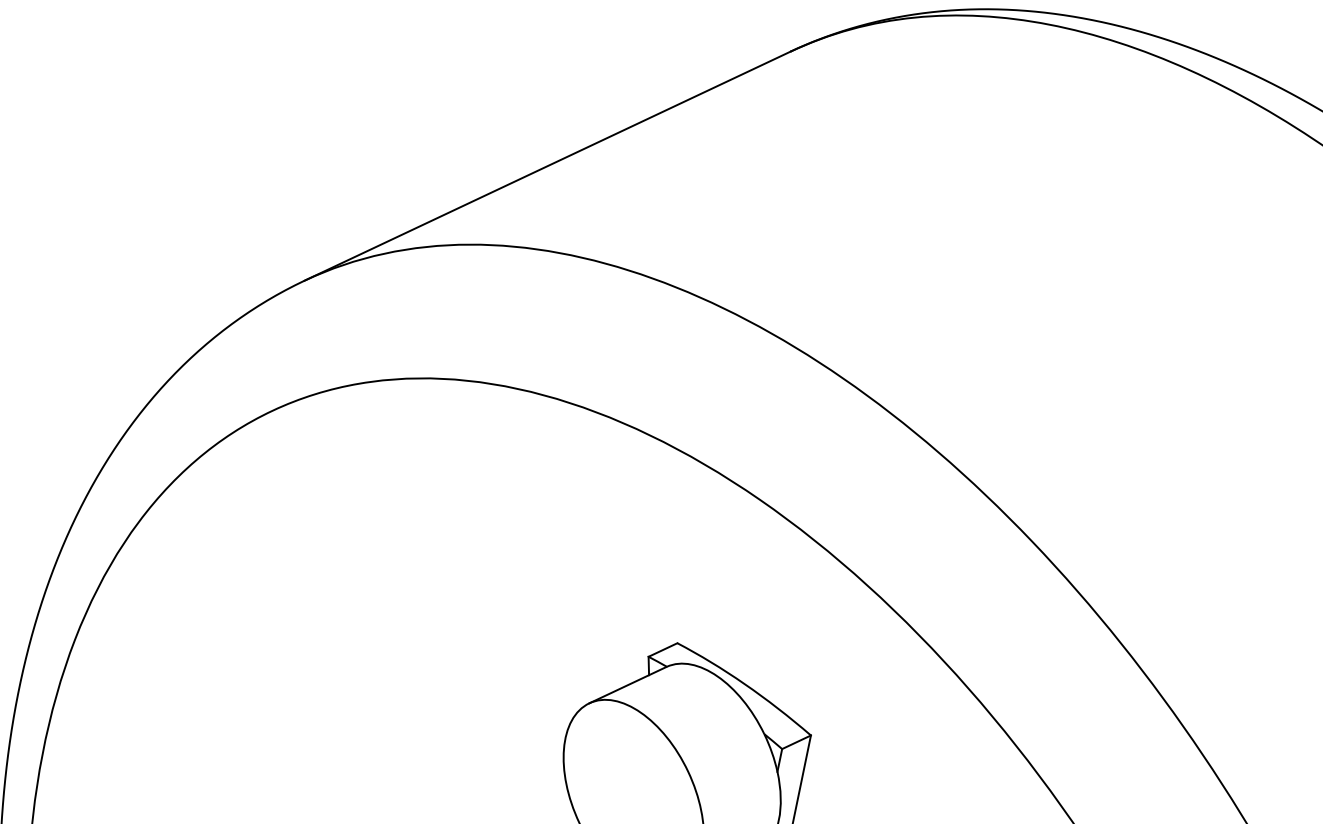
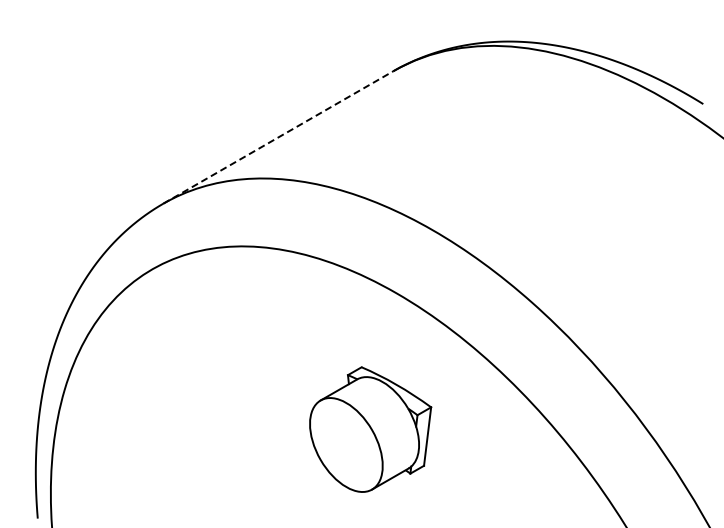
line: (547, 166) -> (278, 137), solid -> dashed

